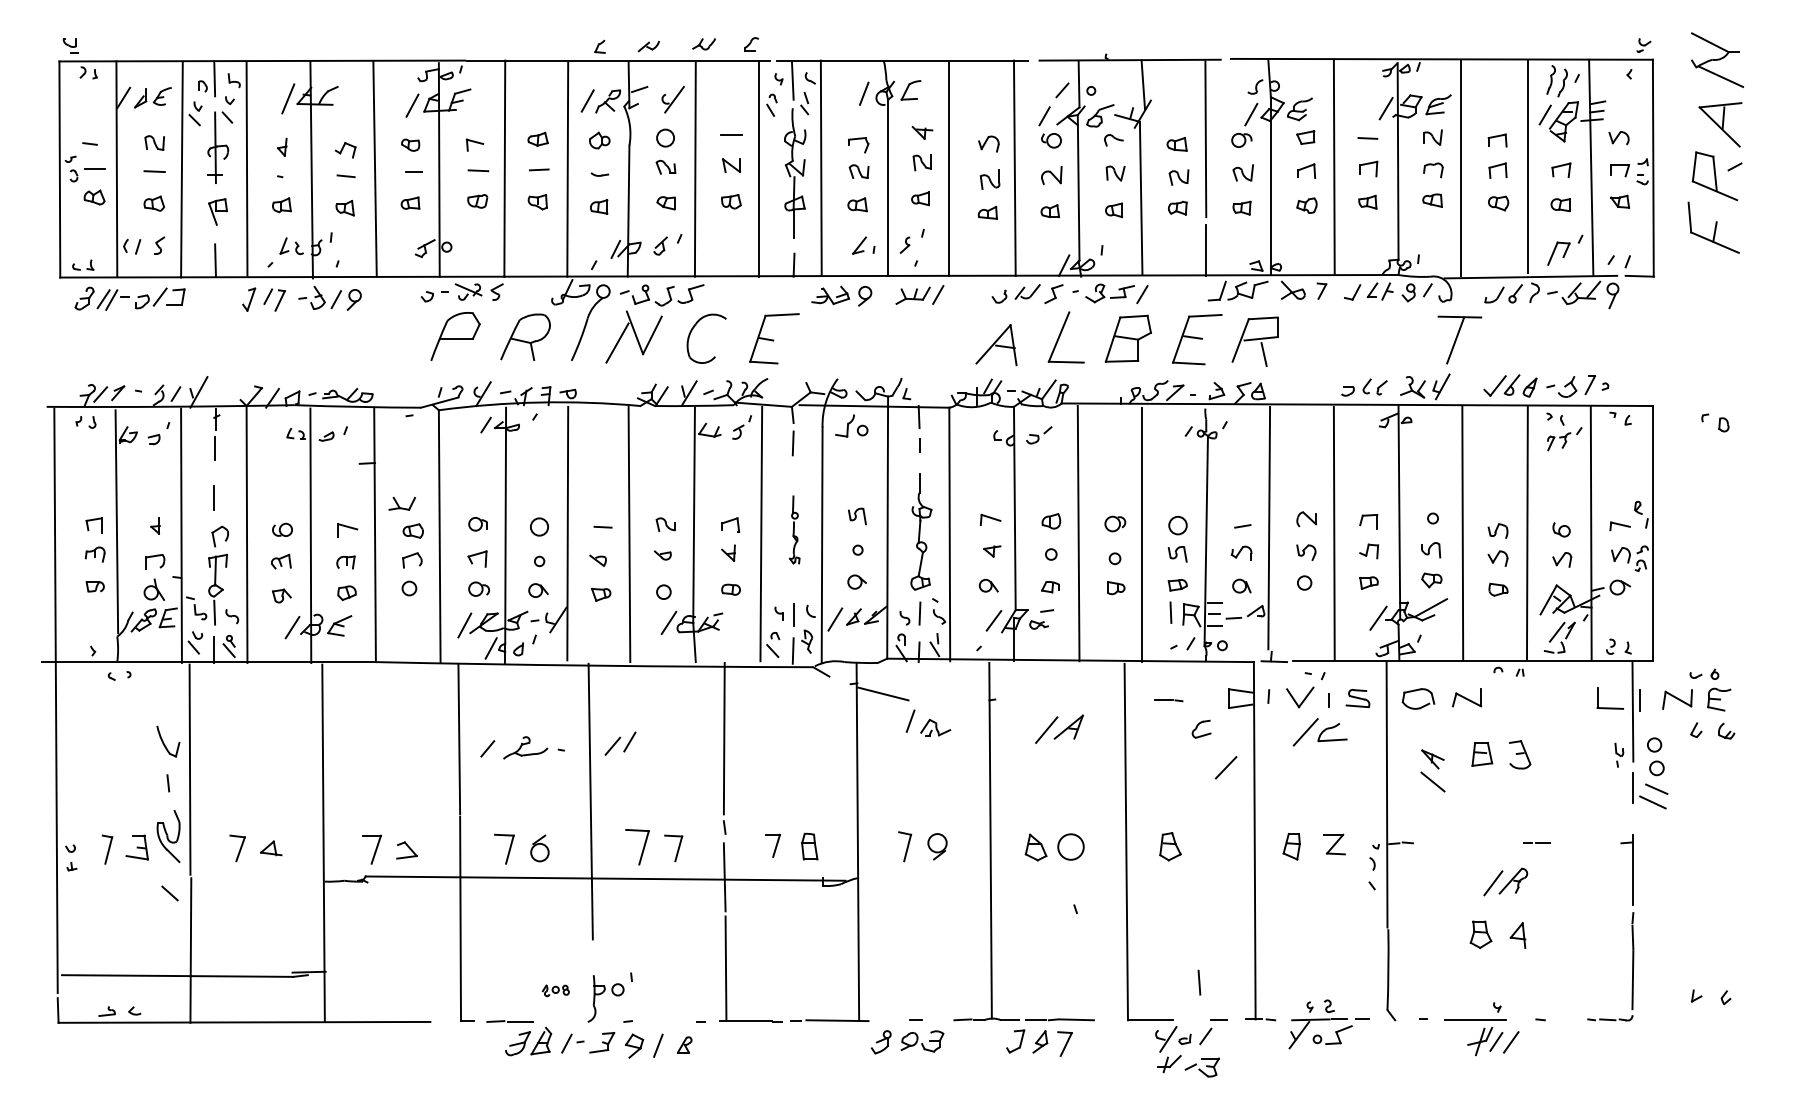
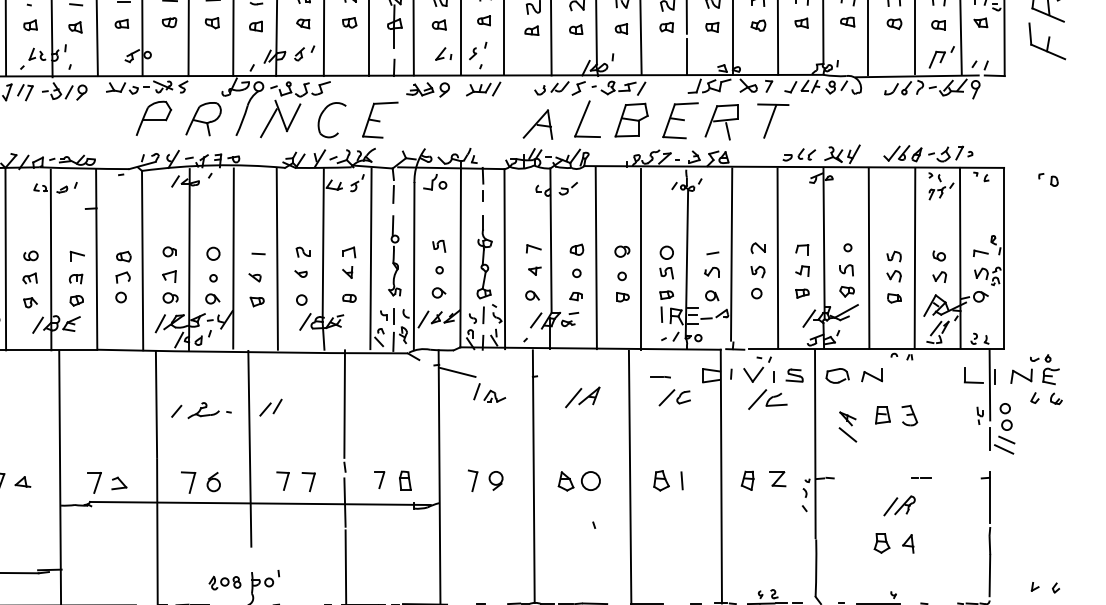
part: (1459, 339) -> (773, 120), moved
part: (402, 503) -> (116, 87), moved
part: (794, 529) -> (394, 255), size x1.67
line: (1225, 767) -> (666, 397), moved
part: (637, 846) -> (283, 480), size x0.71
line: (1199, 982) -> (682, 480), moved
part: (555, 990) -> (224, 582), size x1.67

